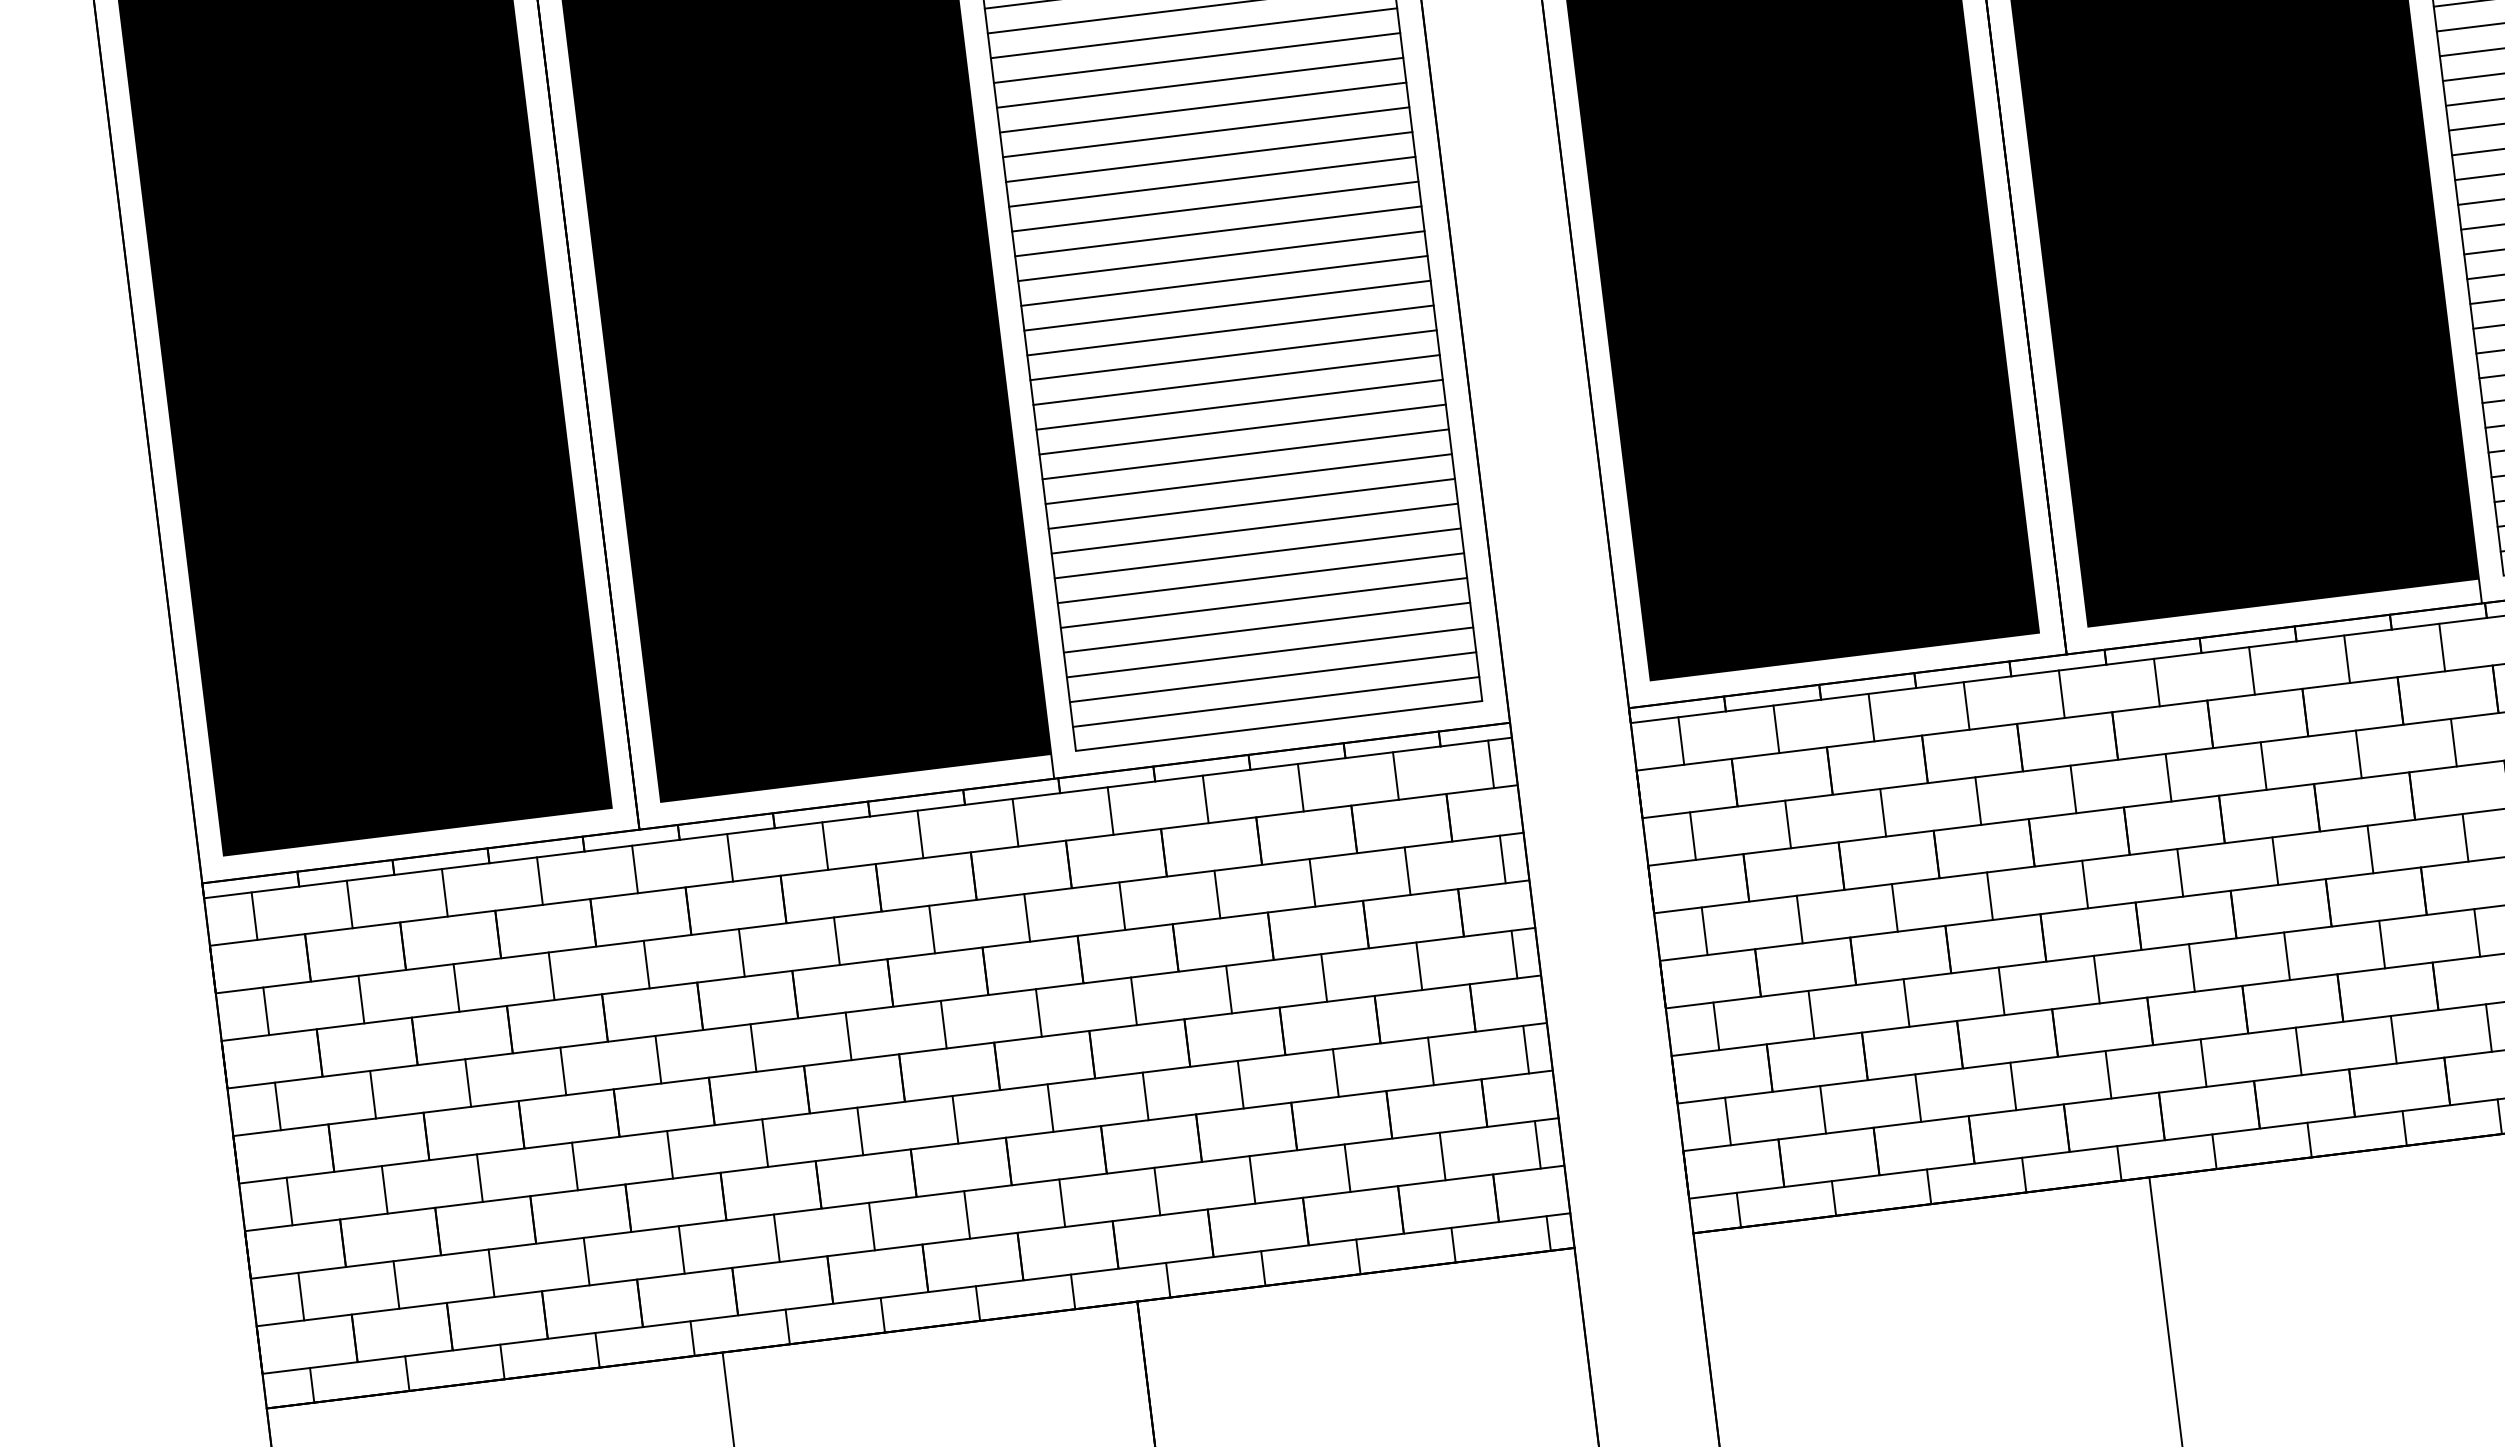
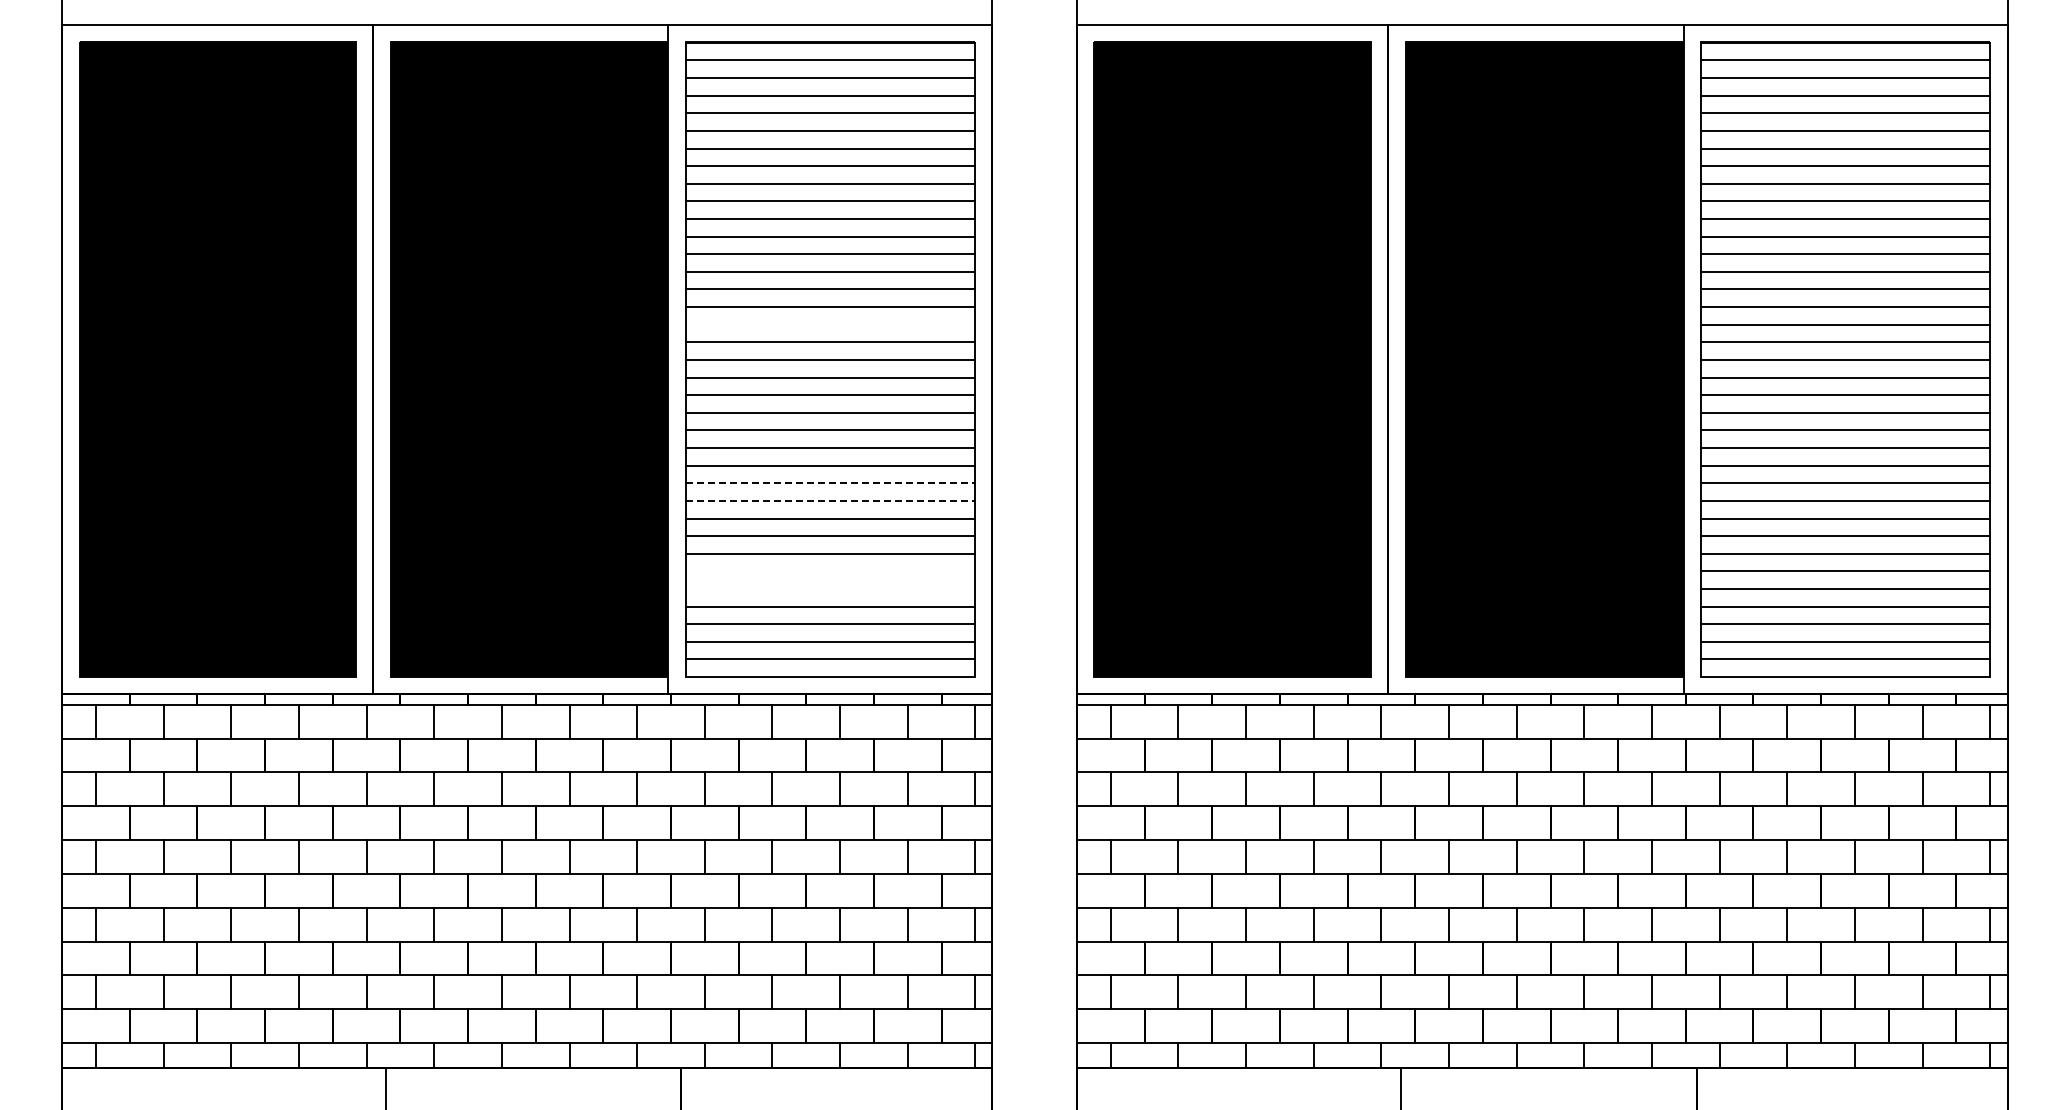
line: (1217, 231) -> (829, 324), removed
line: (1246, 454) -> (830, 483), solid -> dashed
line: (1249, 478) -> (830, 500), solid -> dashed
line: (1259, 578) -> (829, 571), removed
line: (1263, 603) -> (829, 589), removed

